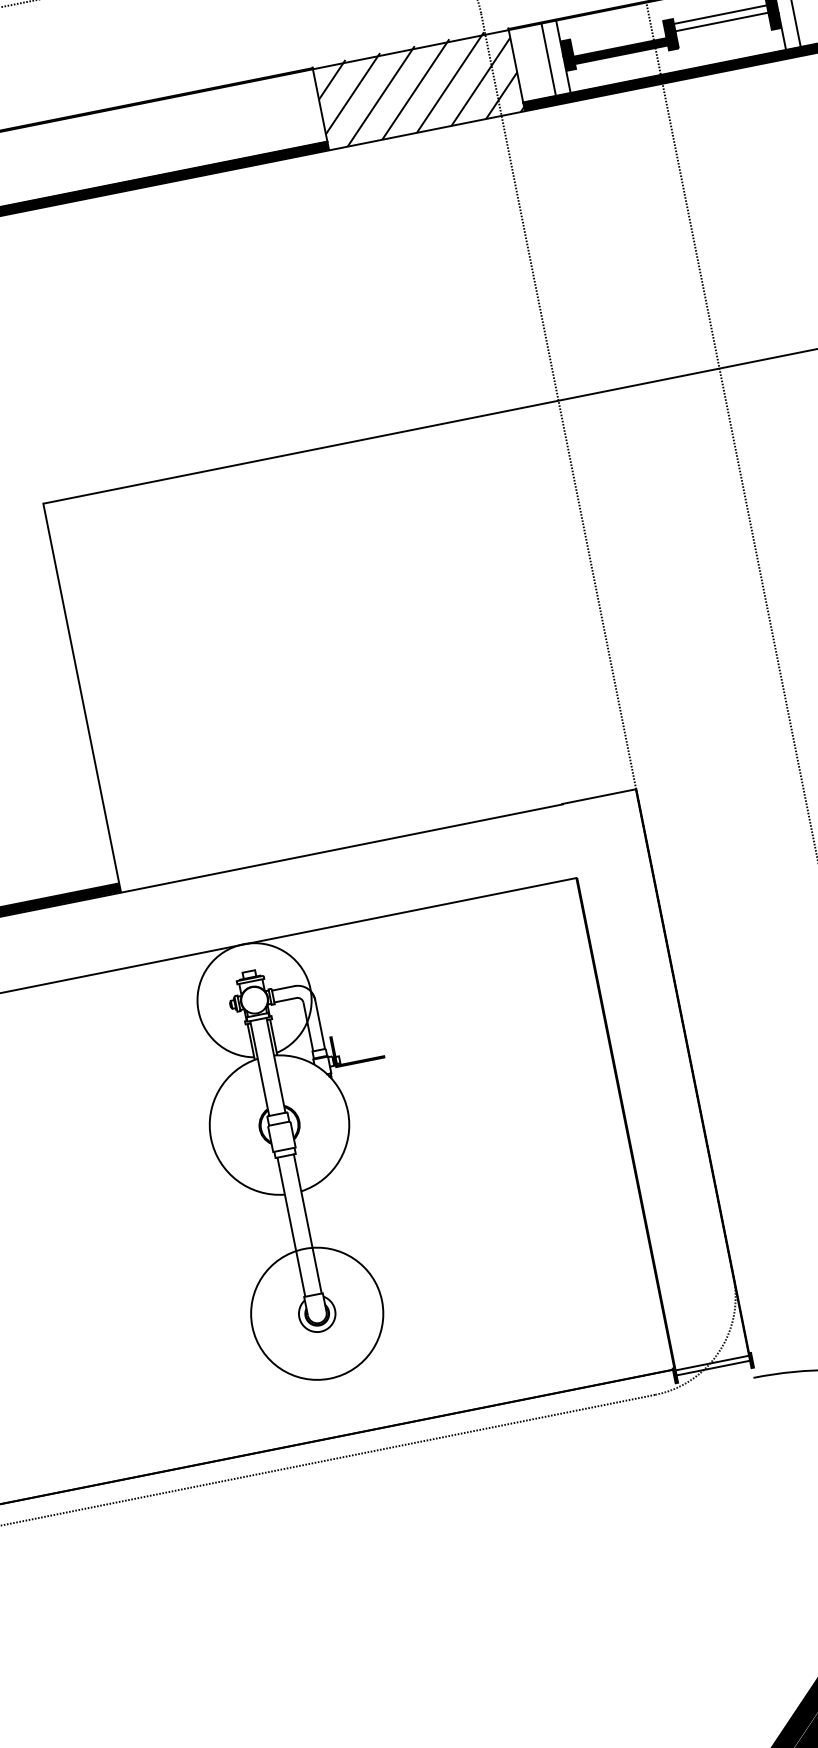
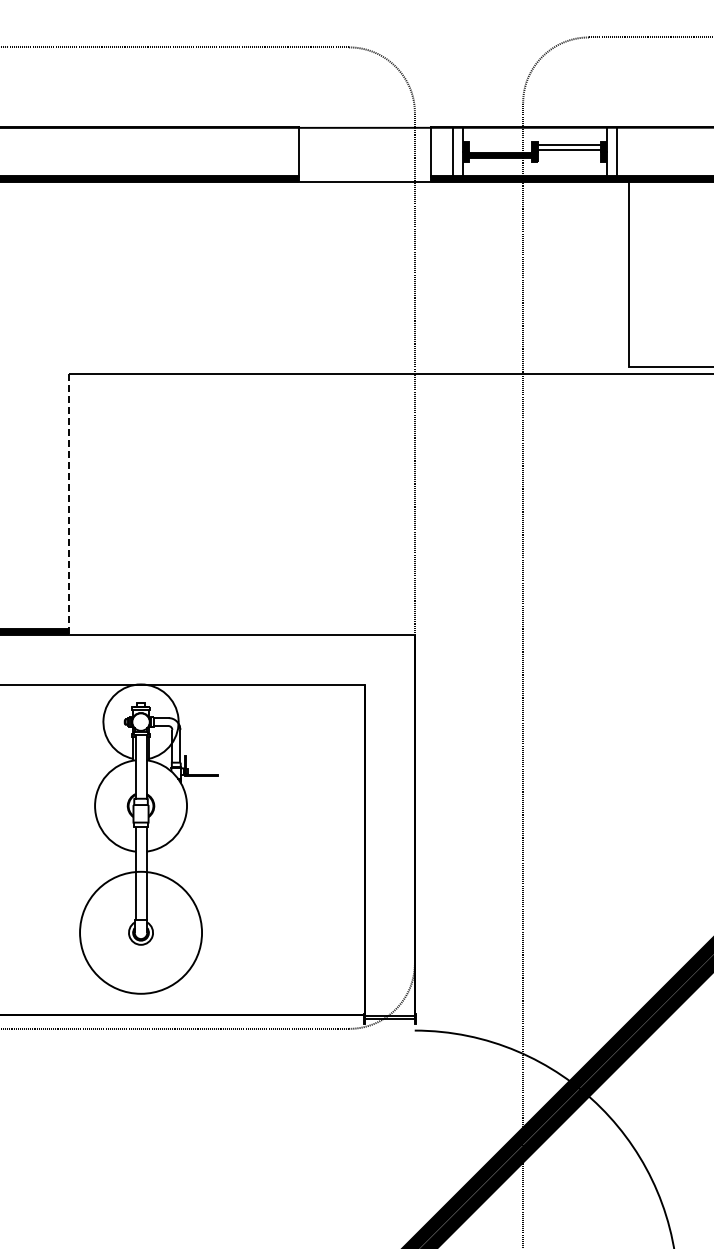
hatch: (418, 89) -> (364, 154), removed
line: (81, 698) -> (68, 504), solid -> dashed
circle: (316, 1313) -> (140, 932), size x1.4

